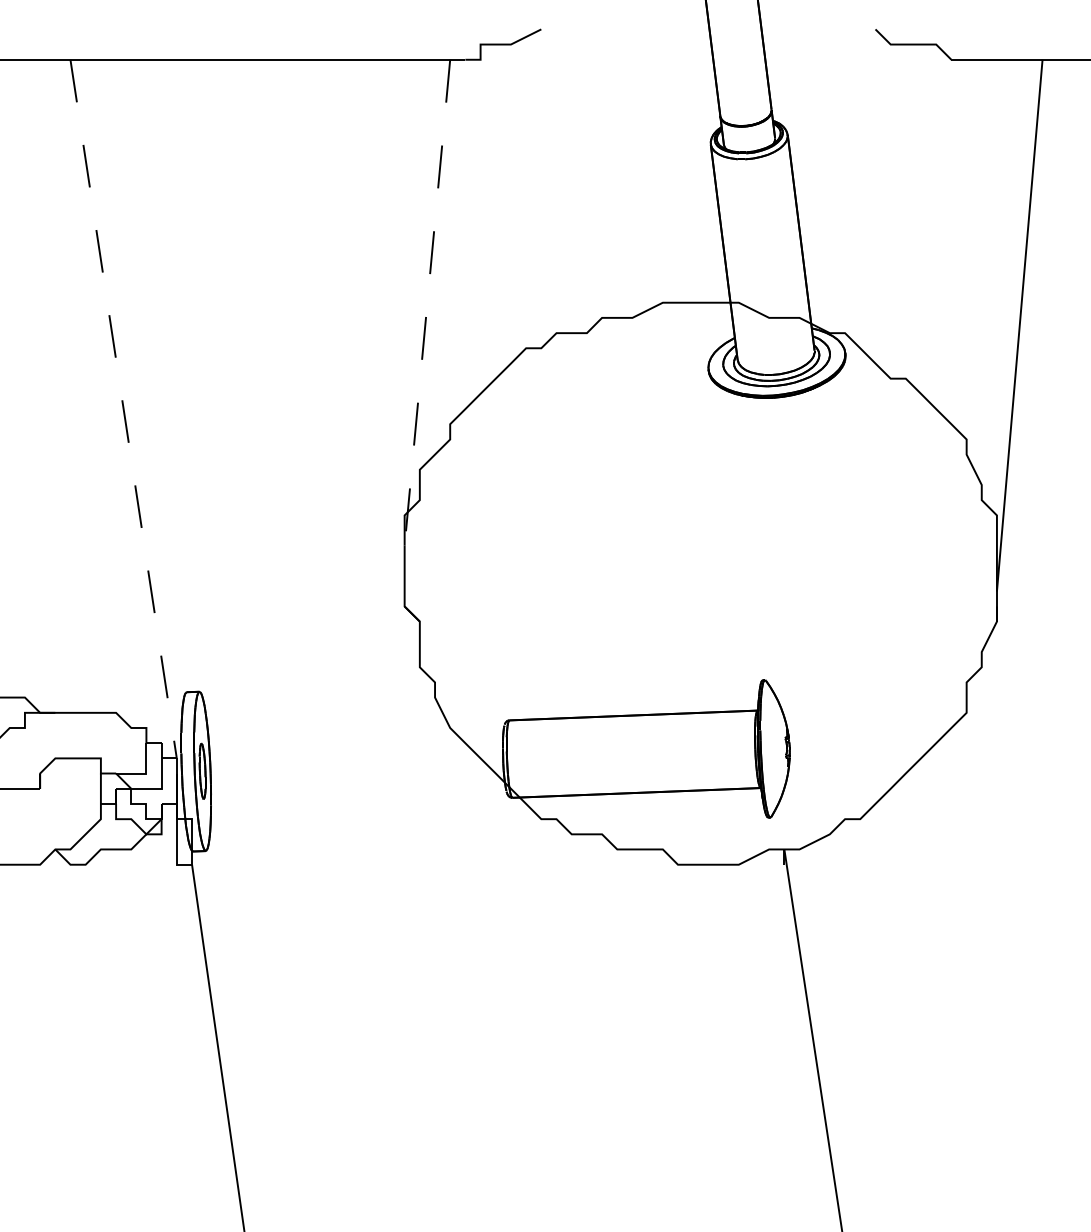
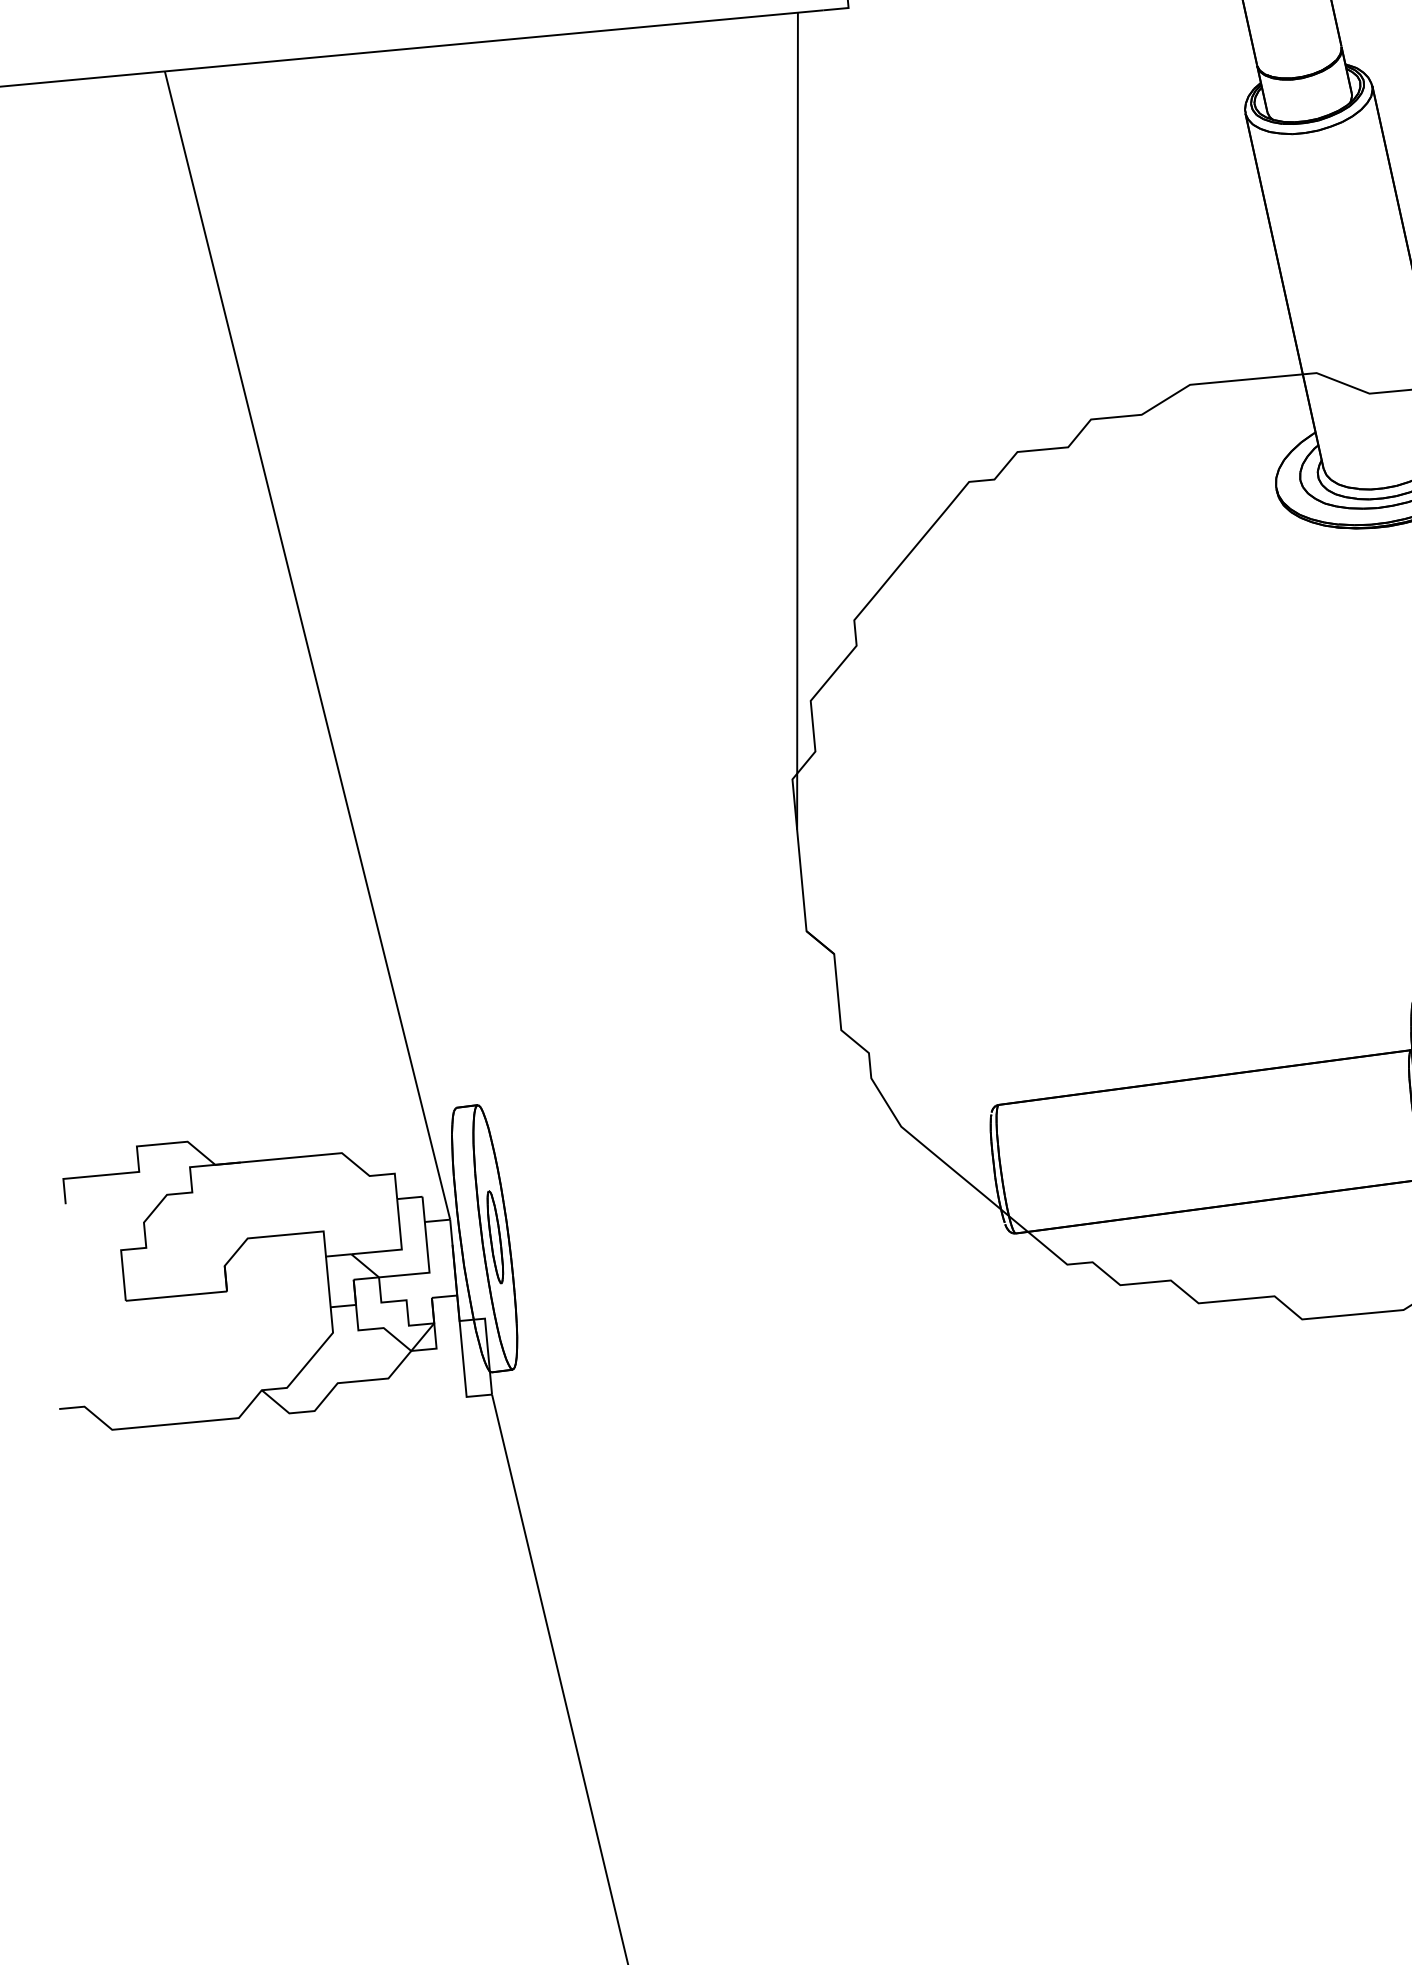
line: (427, 303) -> (797, 422), dashed -> solid
line: (123, 409) -> (307, 646), dashed -> solid

